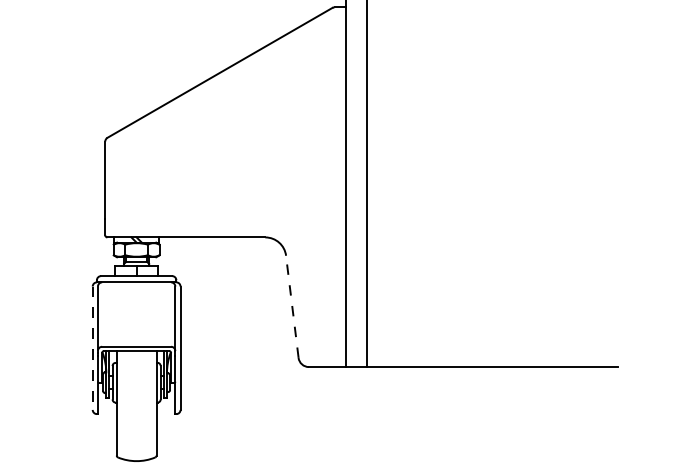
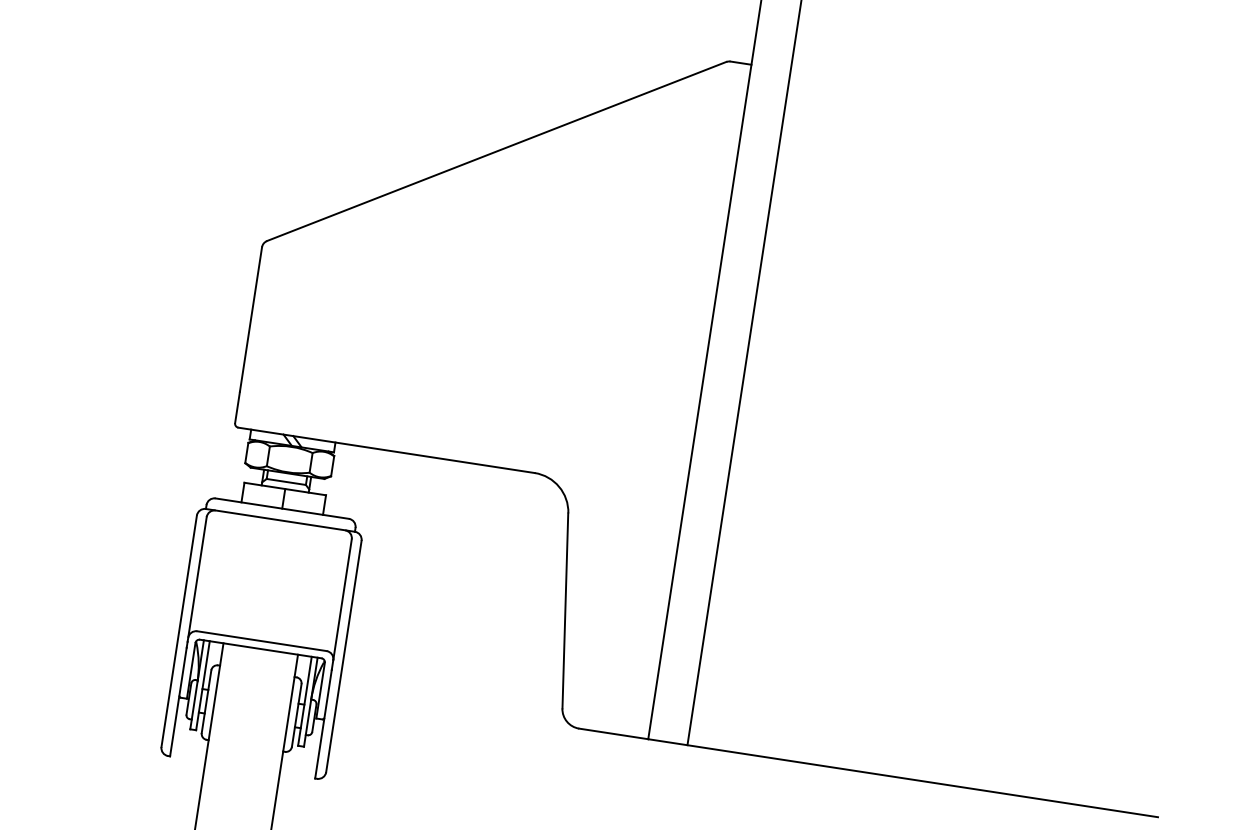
line: (292, 306) -> (565, 610), dashed -> solid
line: (92, 348) -> (178, 631), dashed -> solid

